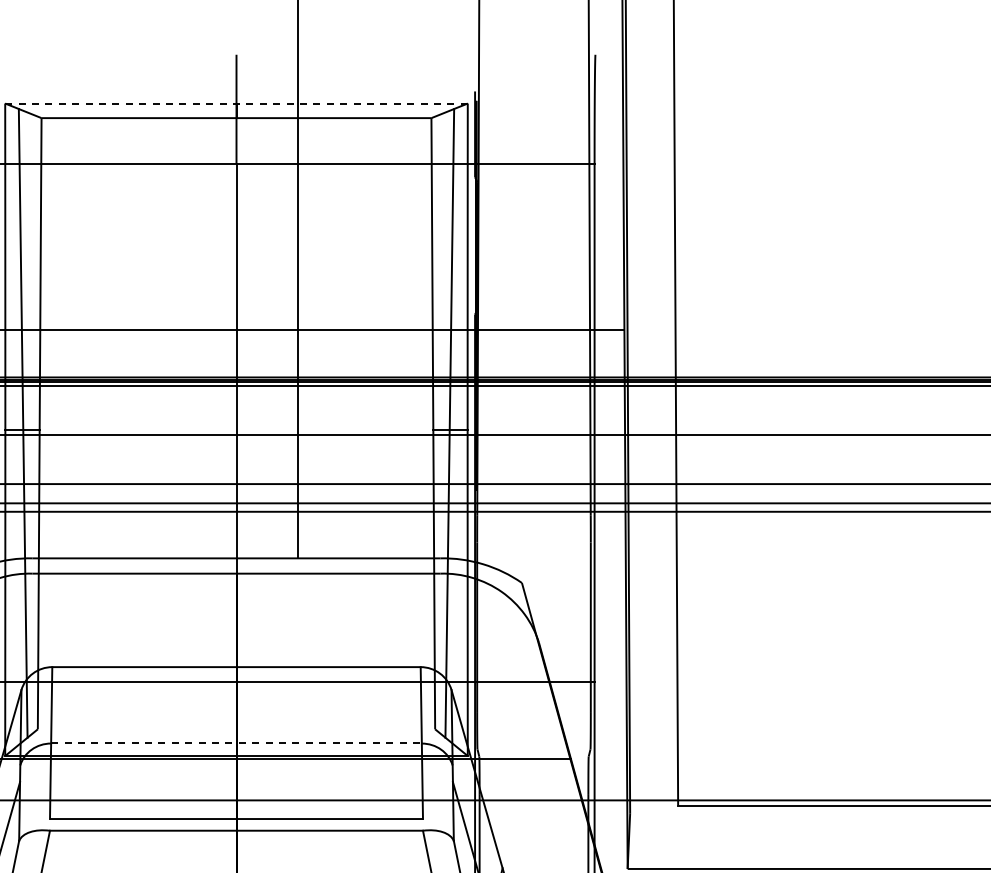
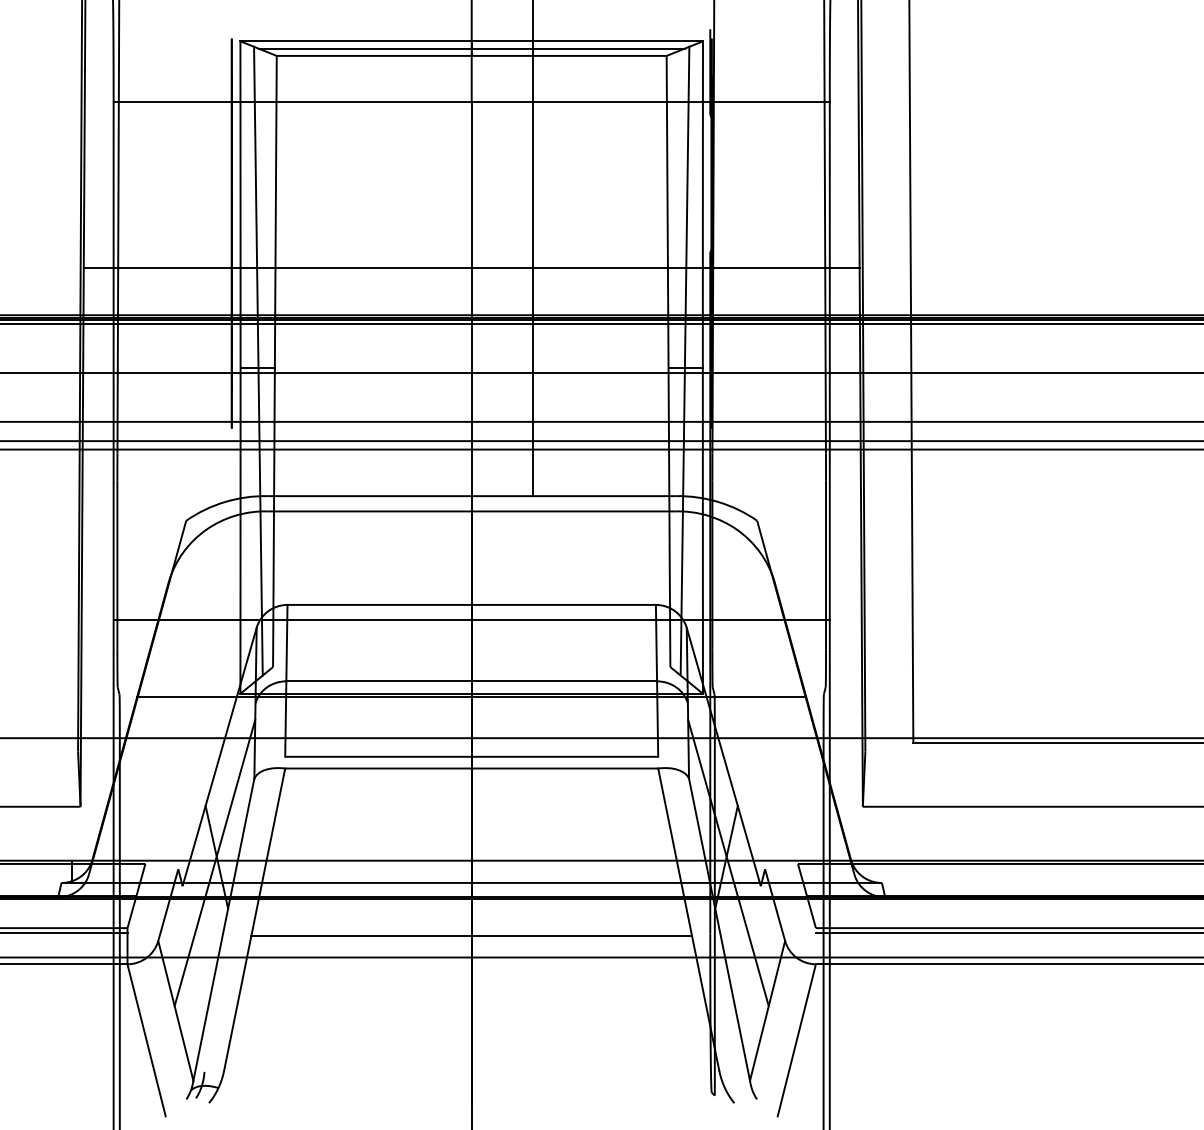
line: (237, 103) -> (472, 41), dashed -> solid
line: (236, 110) -> (471, 48), added
line: (237, 742) -> (472, 680), dashed -> solid

